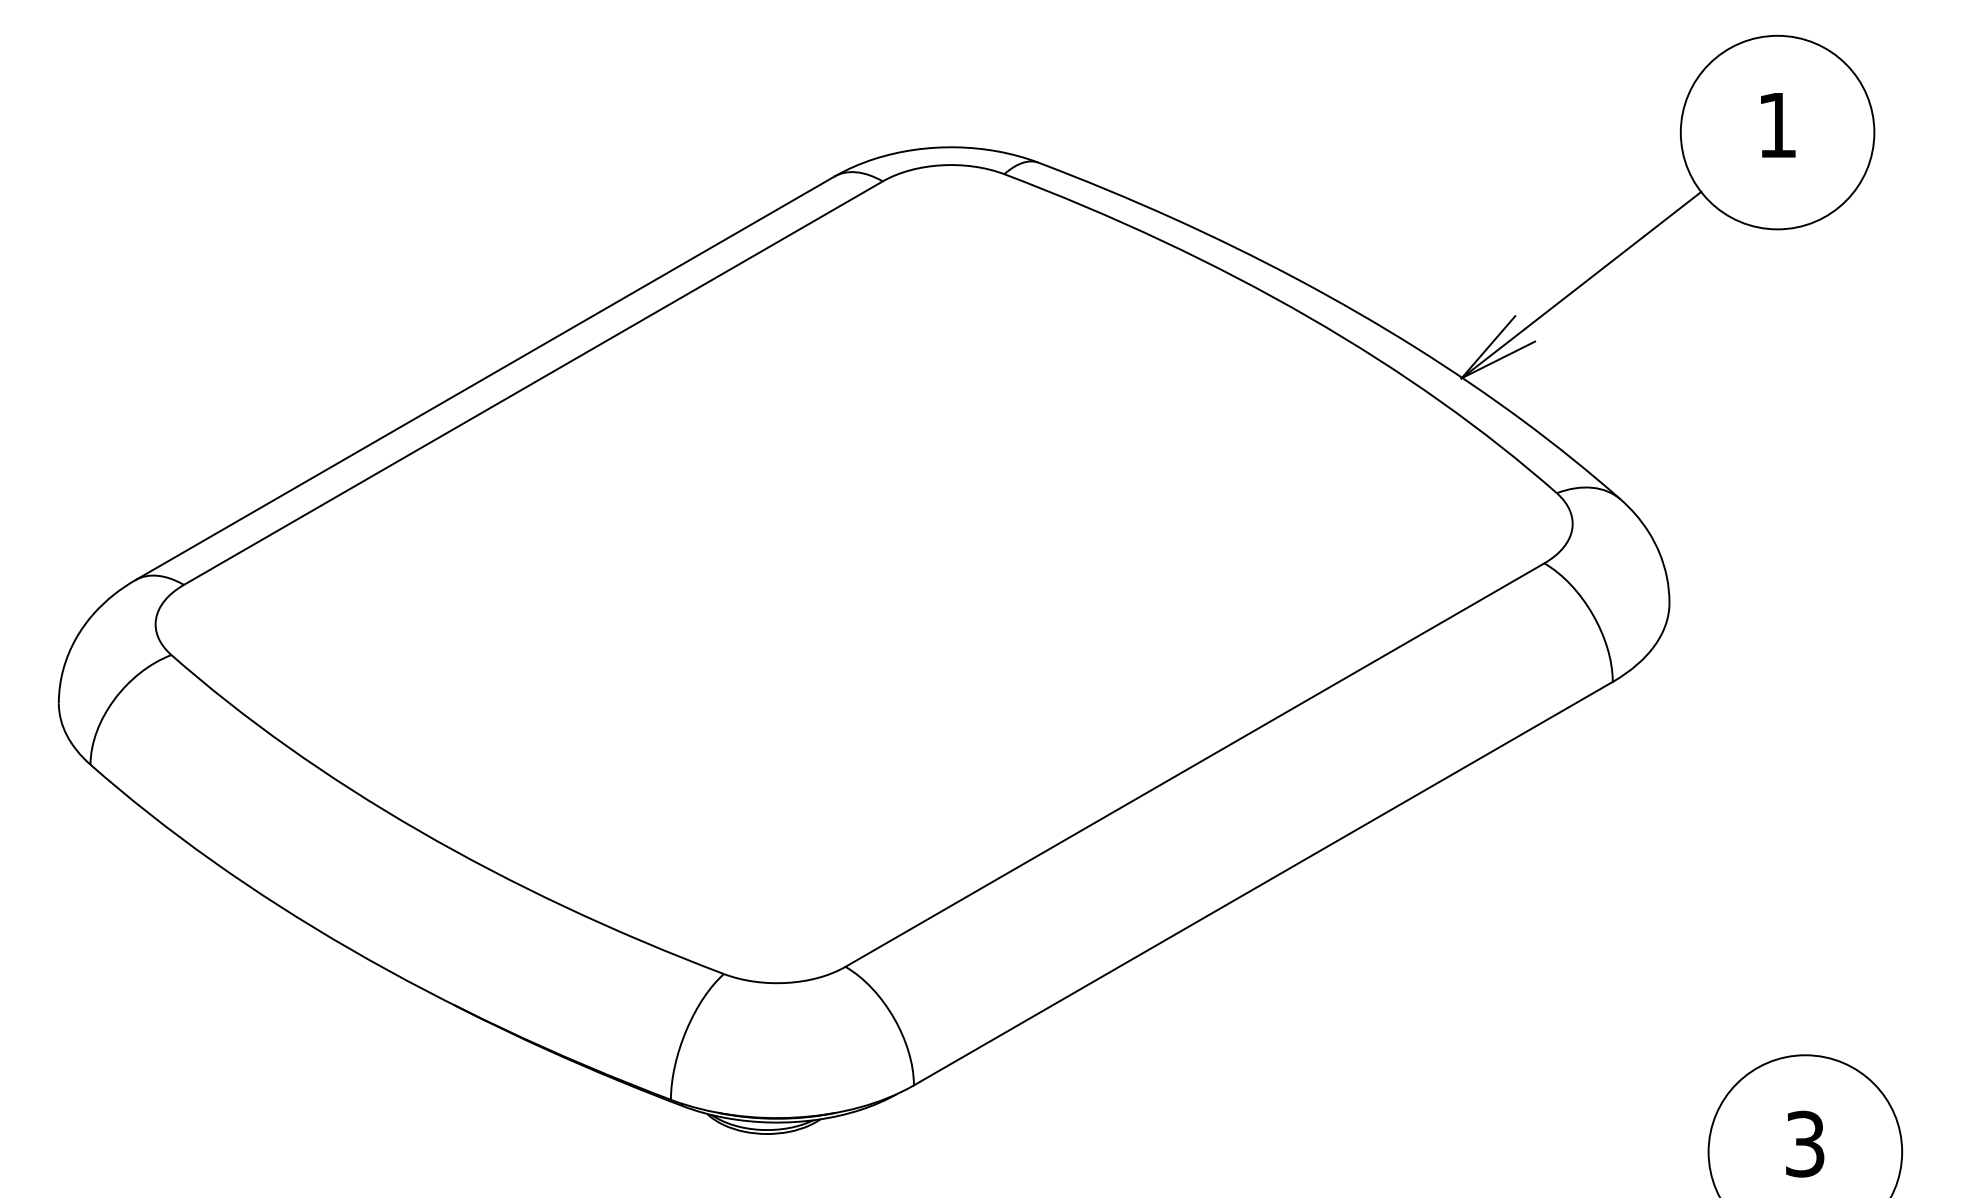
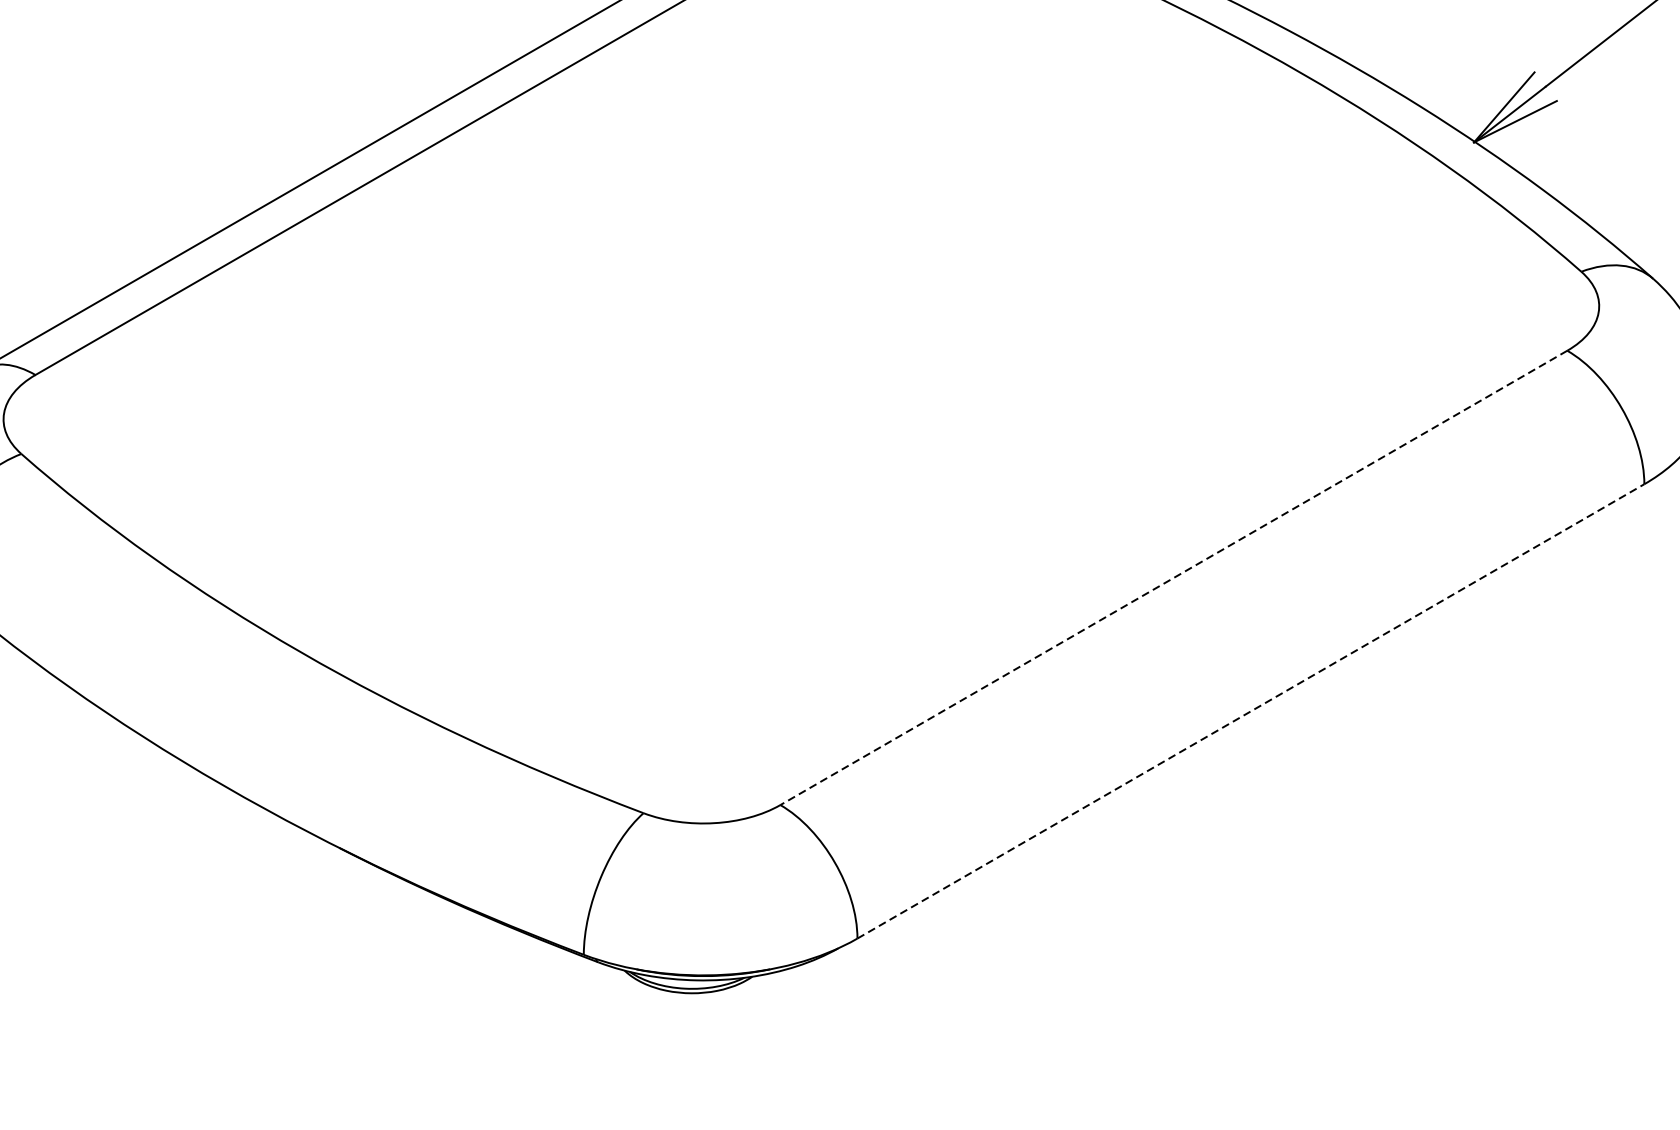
line: (1194, 765) -> (1173, 578), solid -> dashed
line: (1263, 883) -> (1251, 711), solid -> dashed

